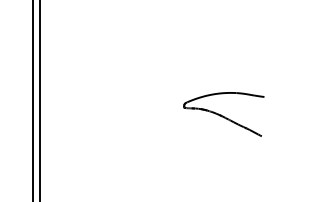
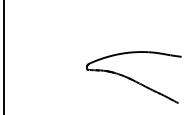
part: (223, 114) -> (133, 77), size x1.67

